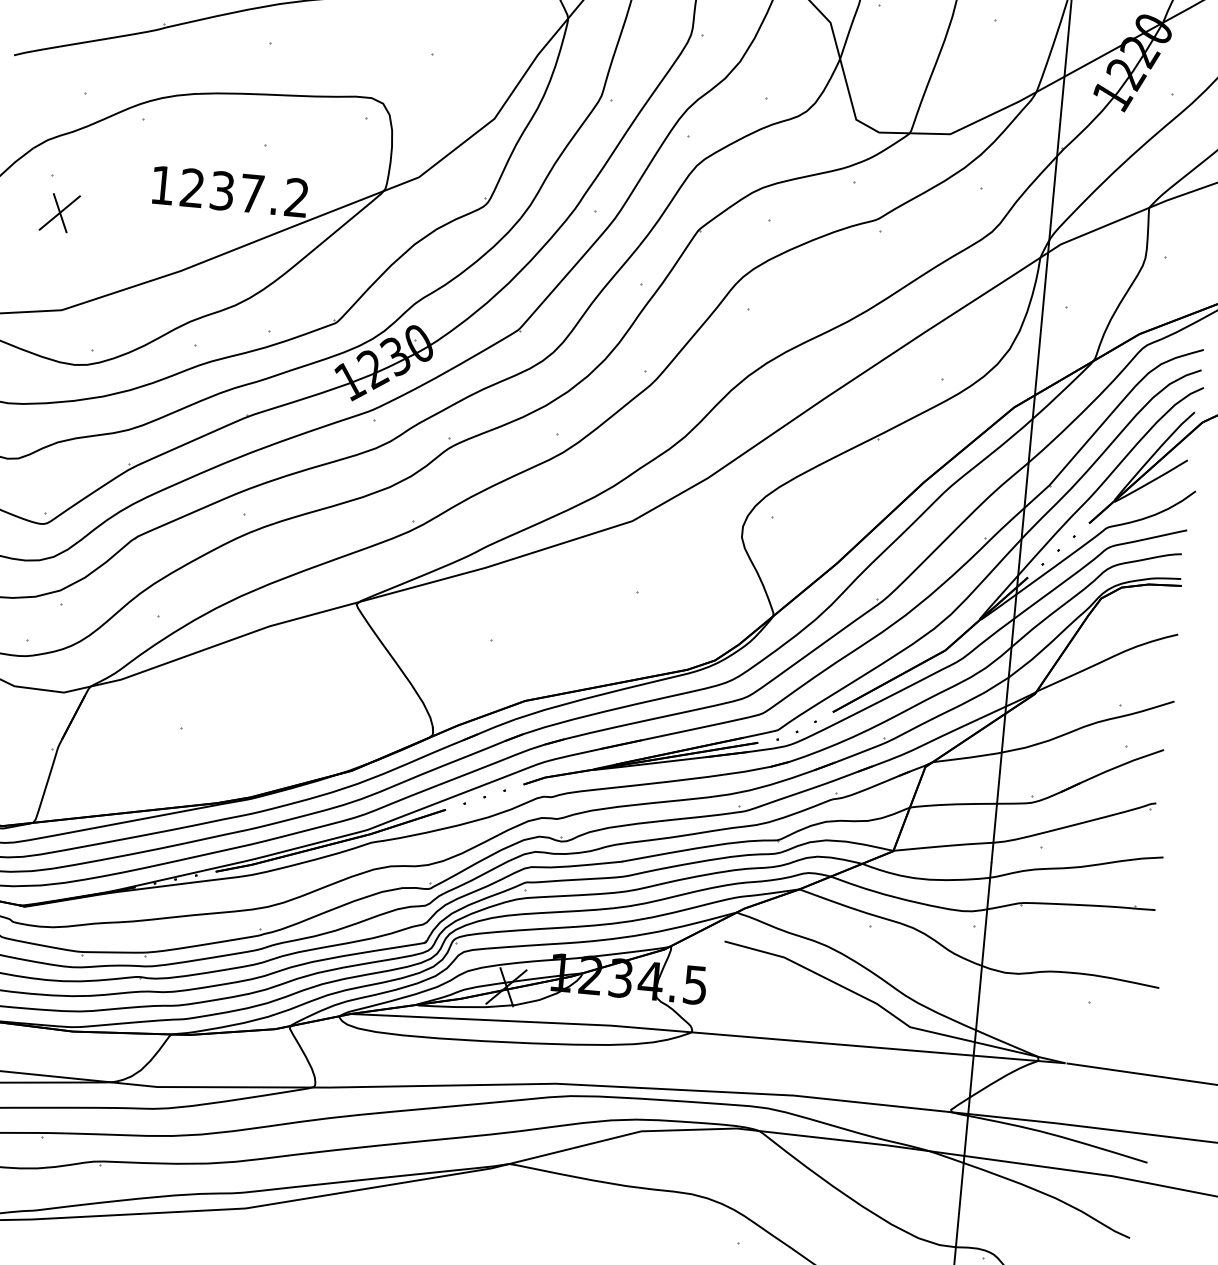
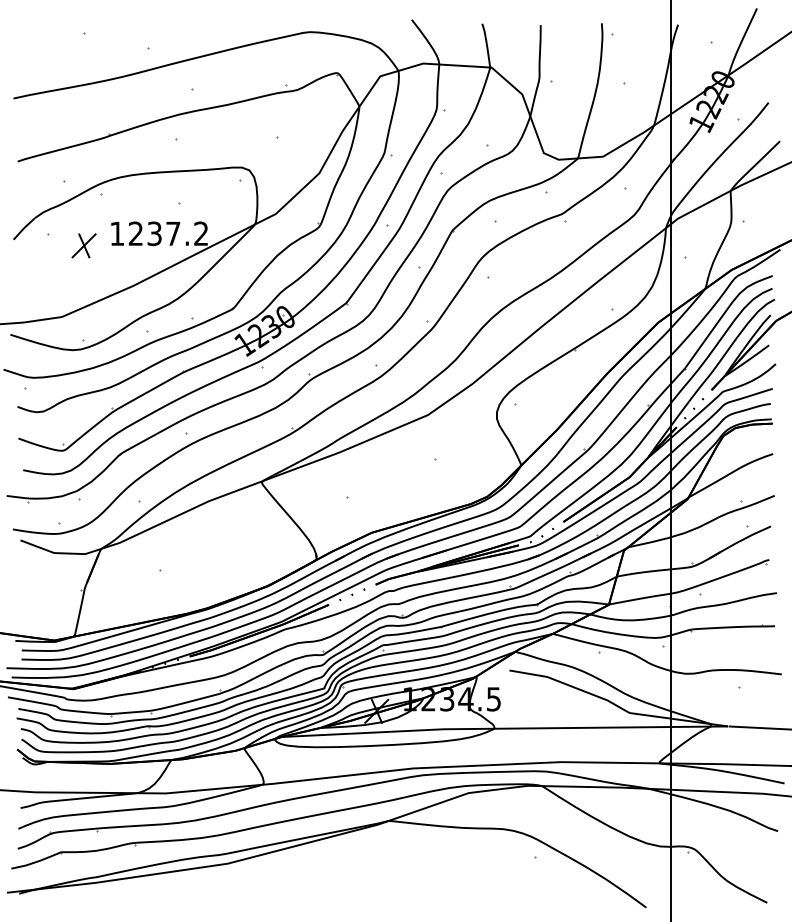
part: (58, 212) -> (83, 245), moved

